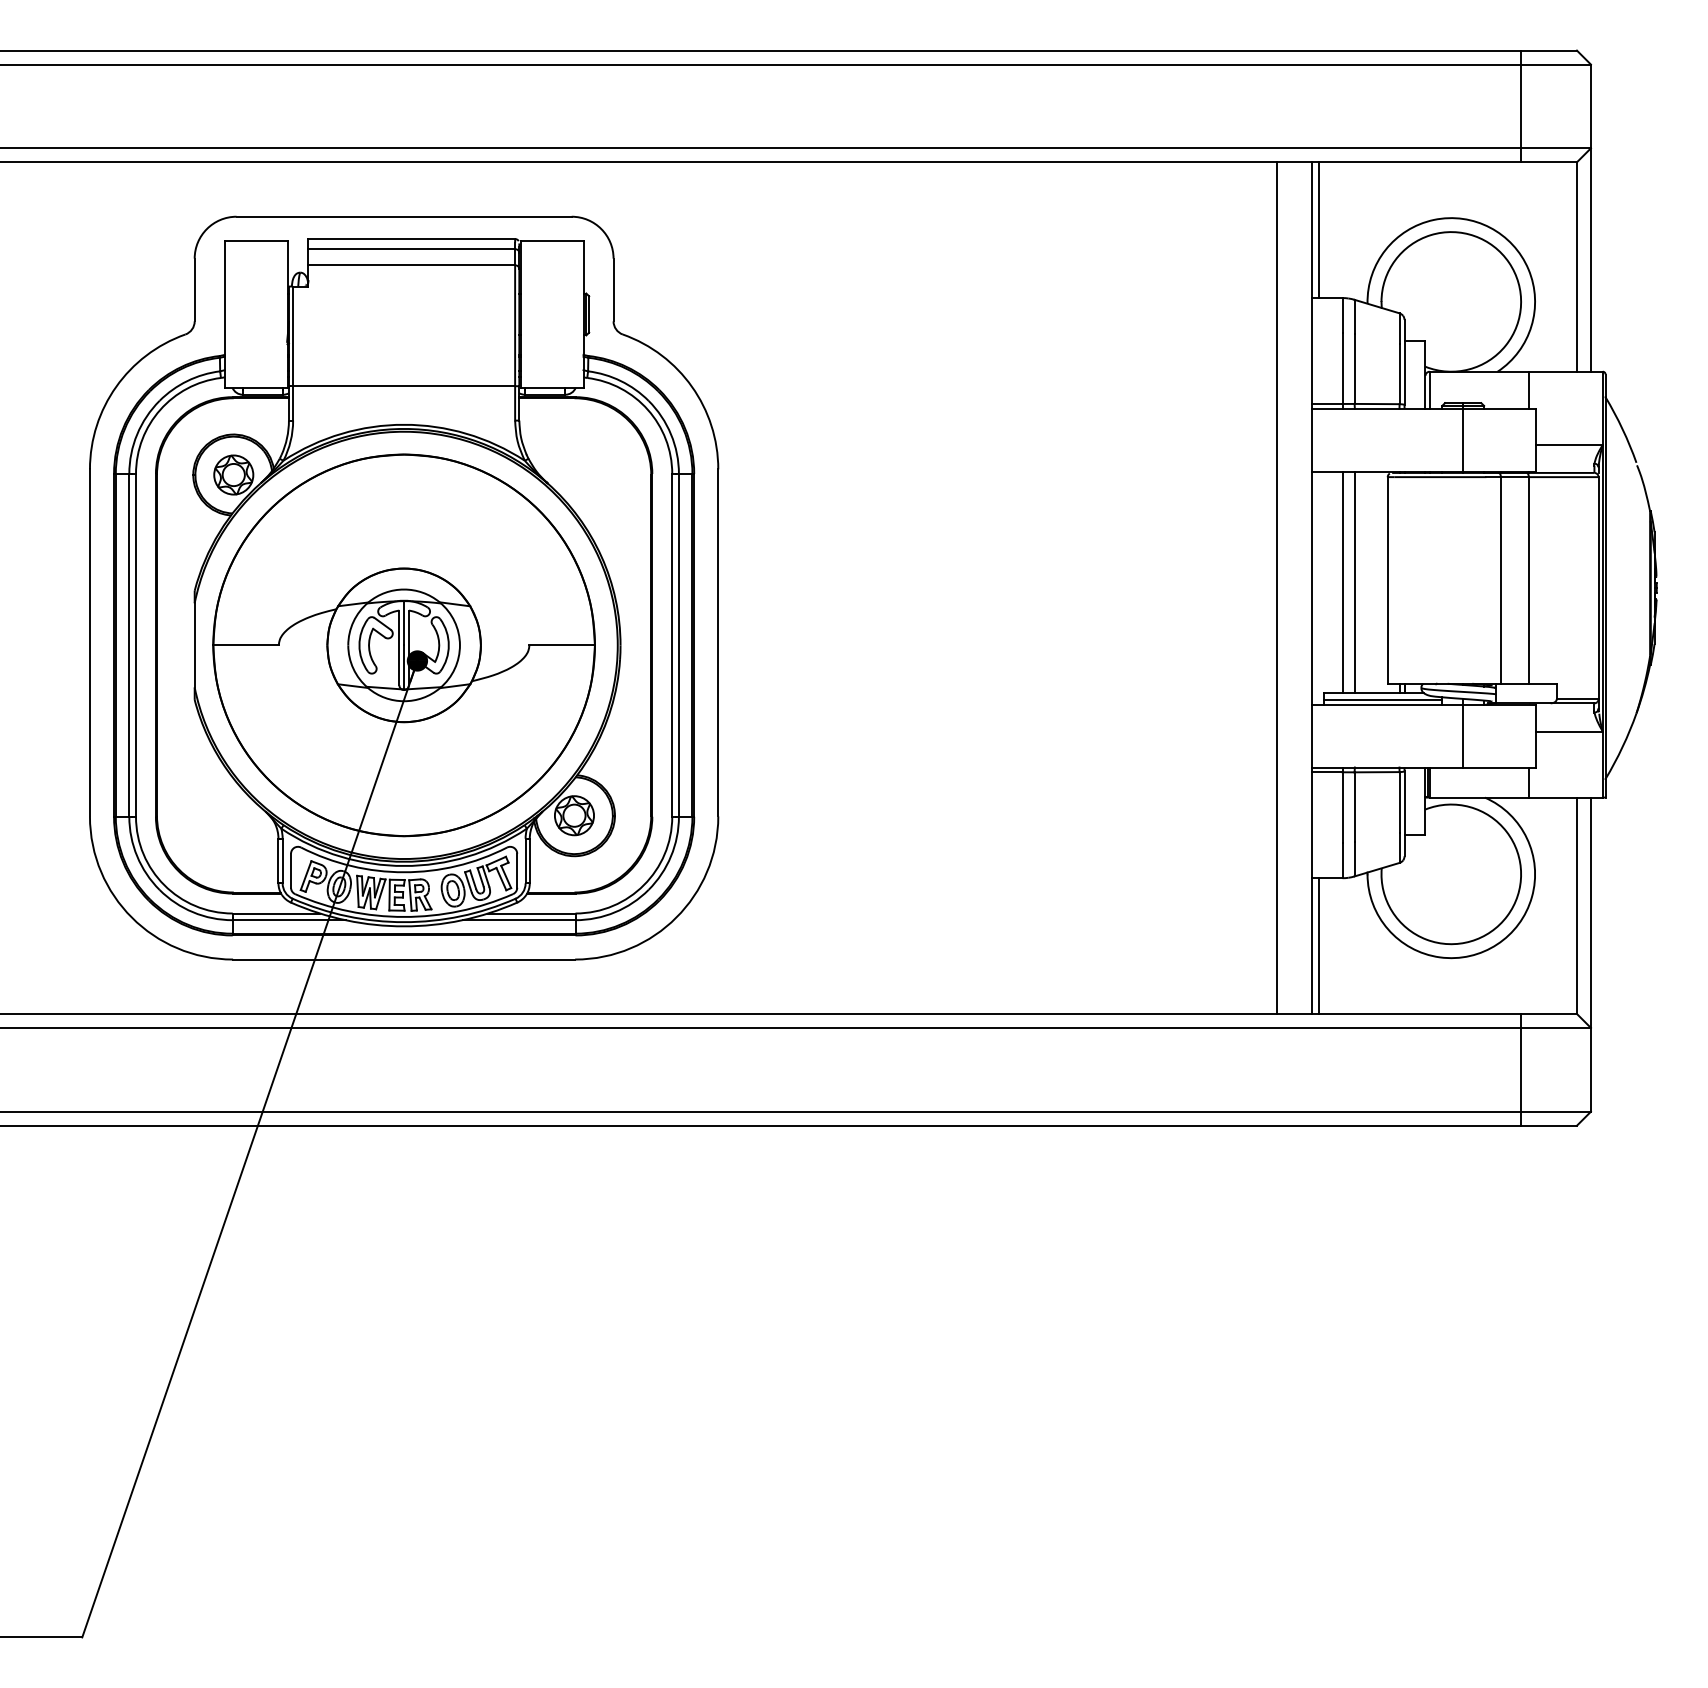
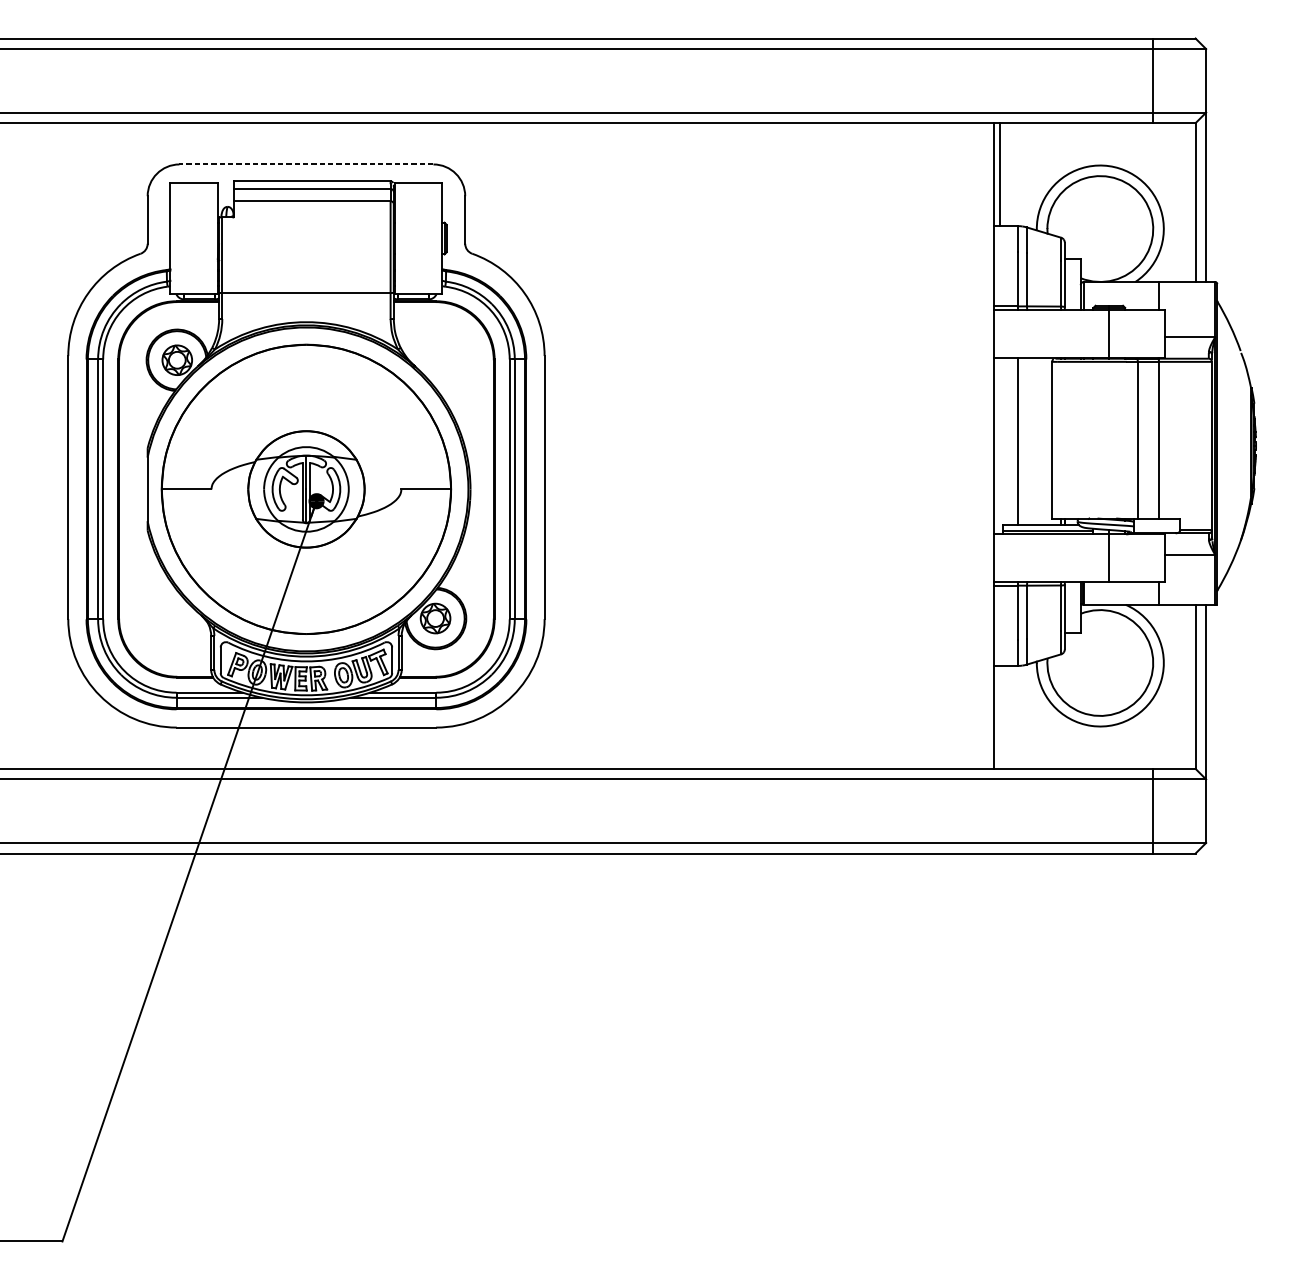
line: (404, 216) -> (306, 164), solid -> dashed
line: (1354, 581) -> (1026, 440), removed
line: (1276, 588) -> (967, 446), removed
line: (1318, 946) -> (999, 717), removed

